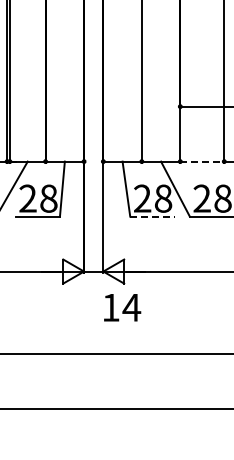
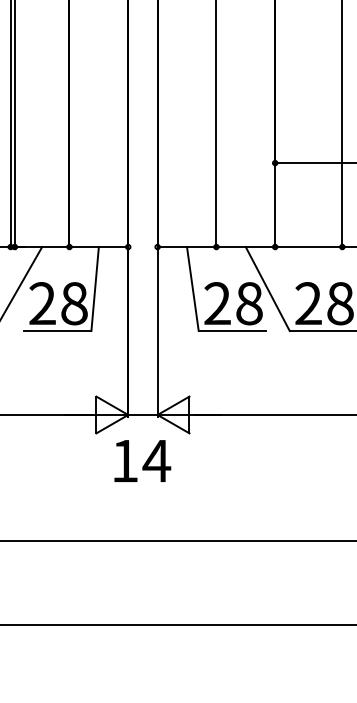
line: (202, 161) -> (309, 246), dashed -> solid
line: (152, 216) -> (232, 330), dashed -> solid
text: (122, 307) -> (142, 460), moved

